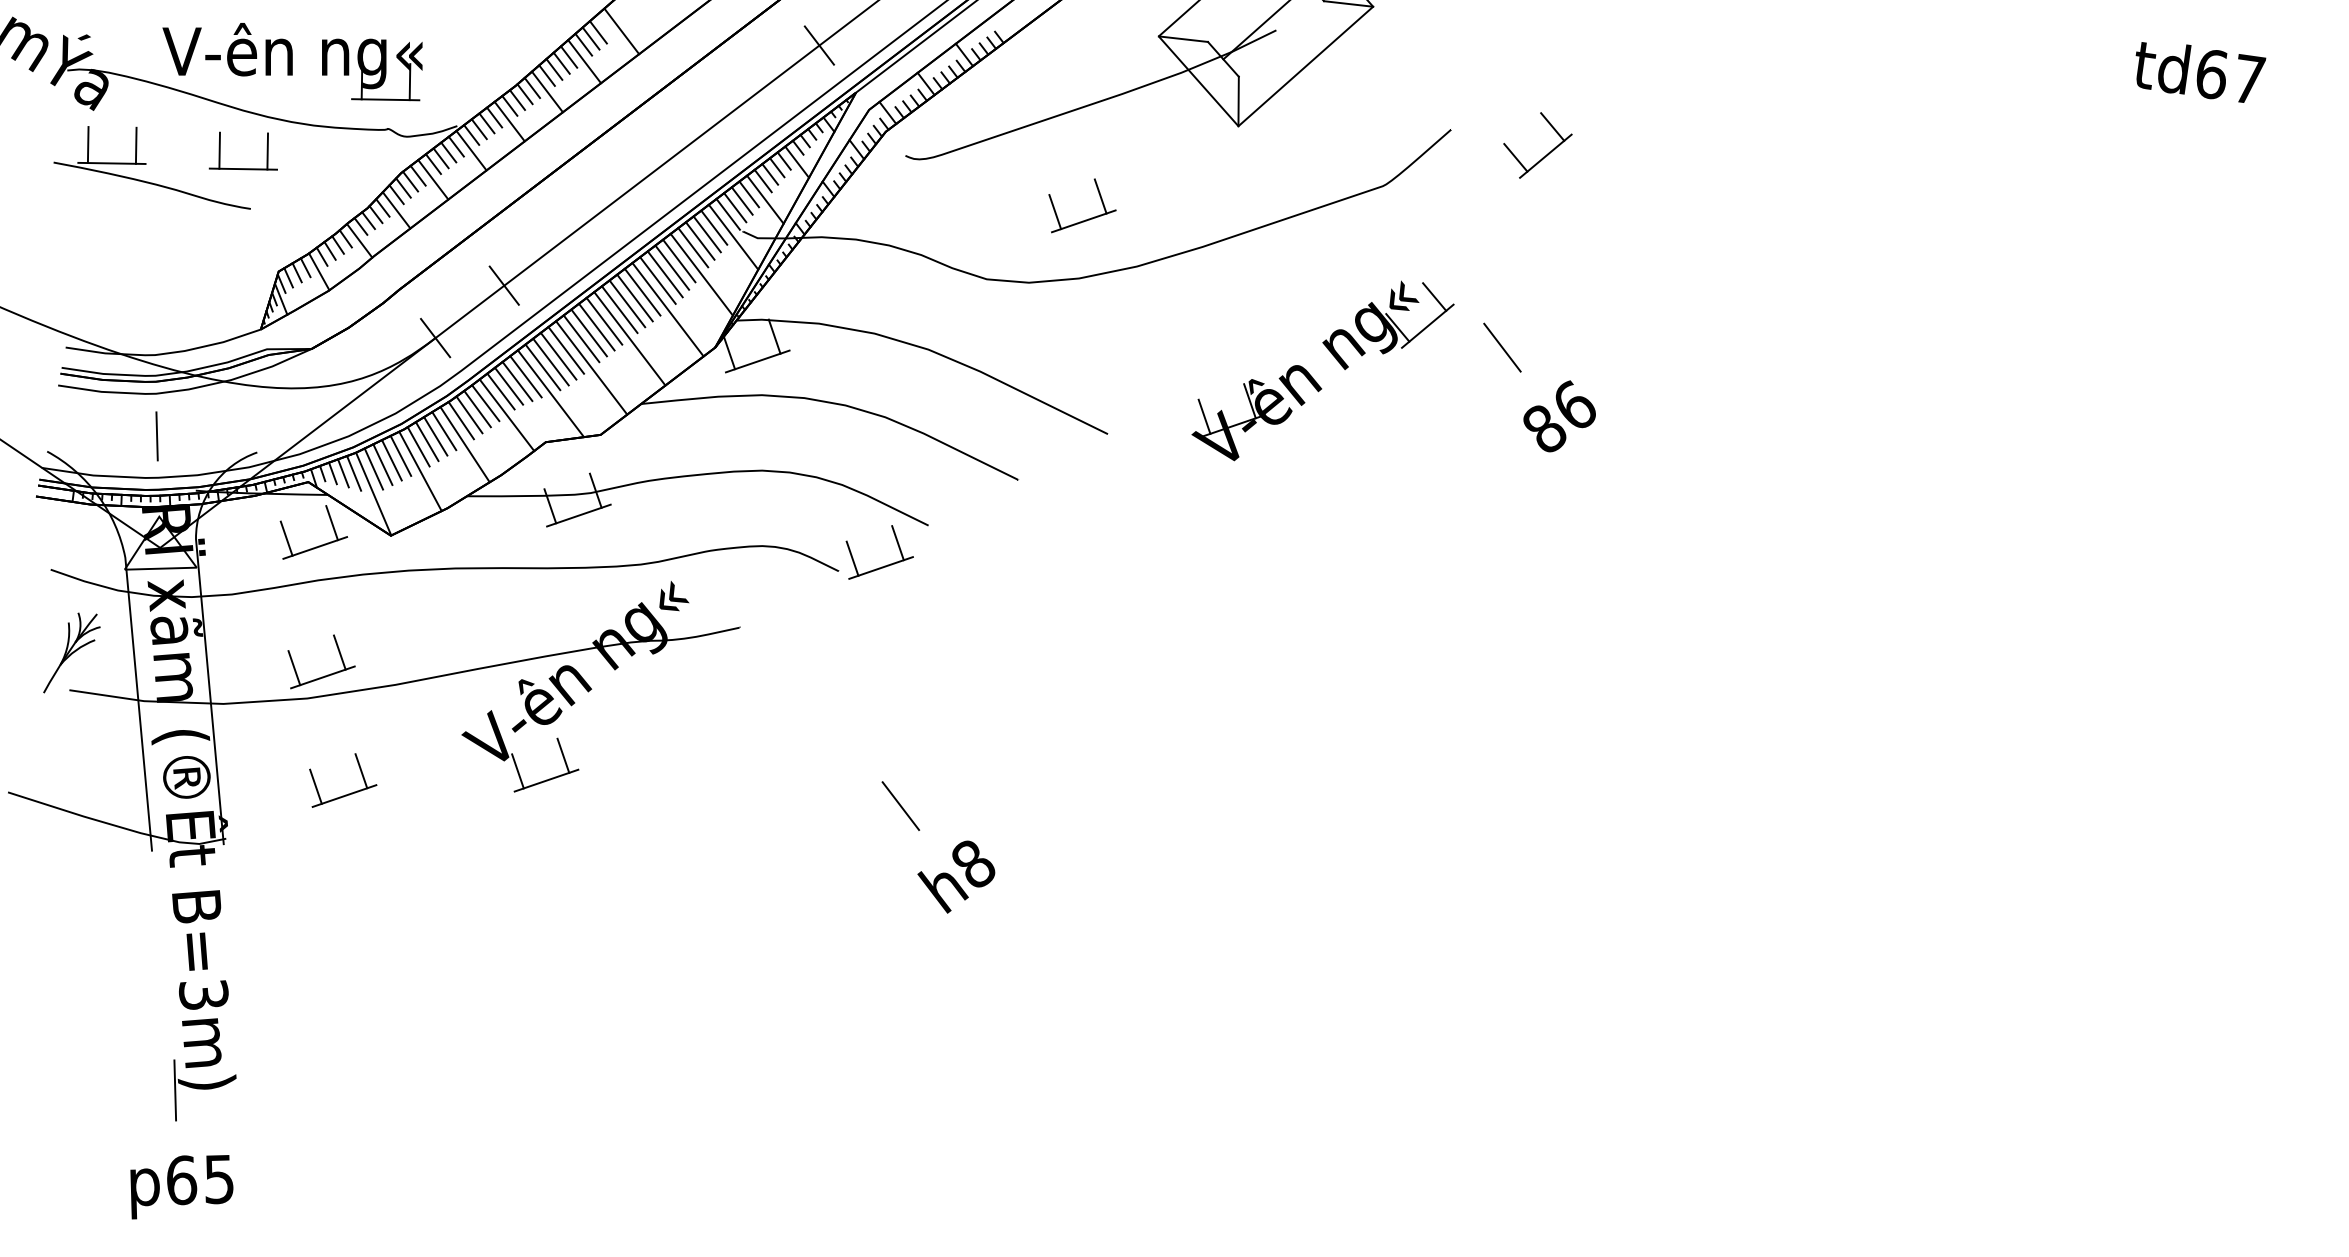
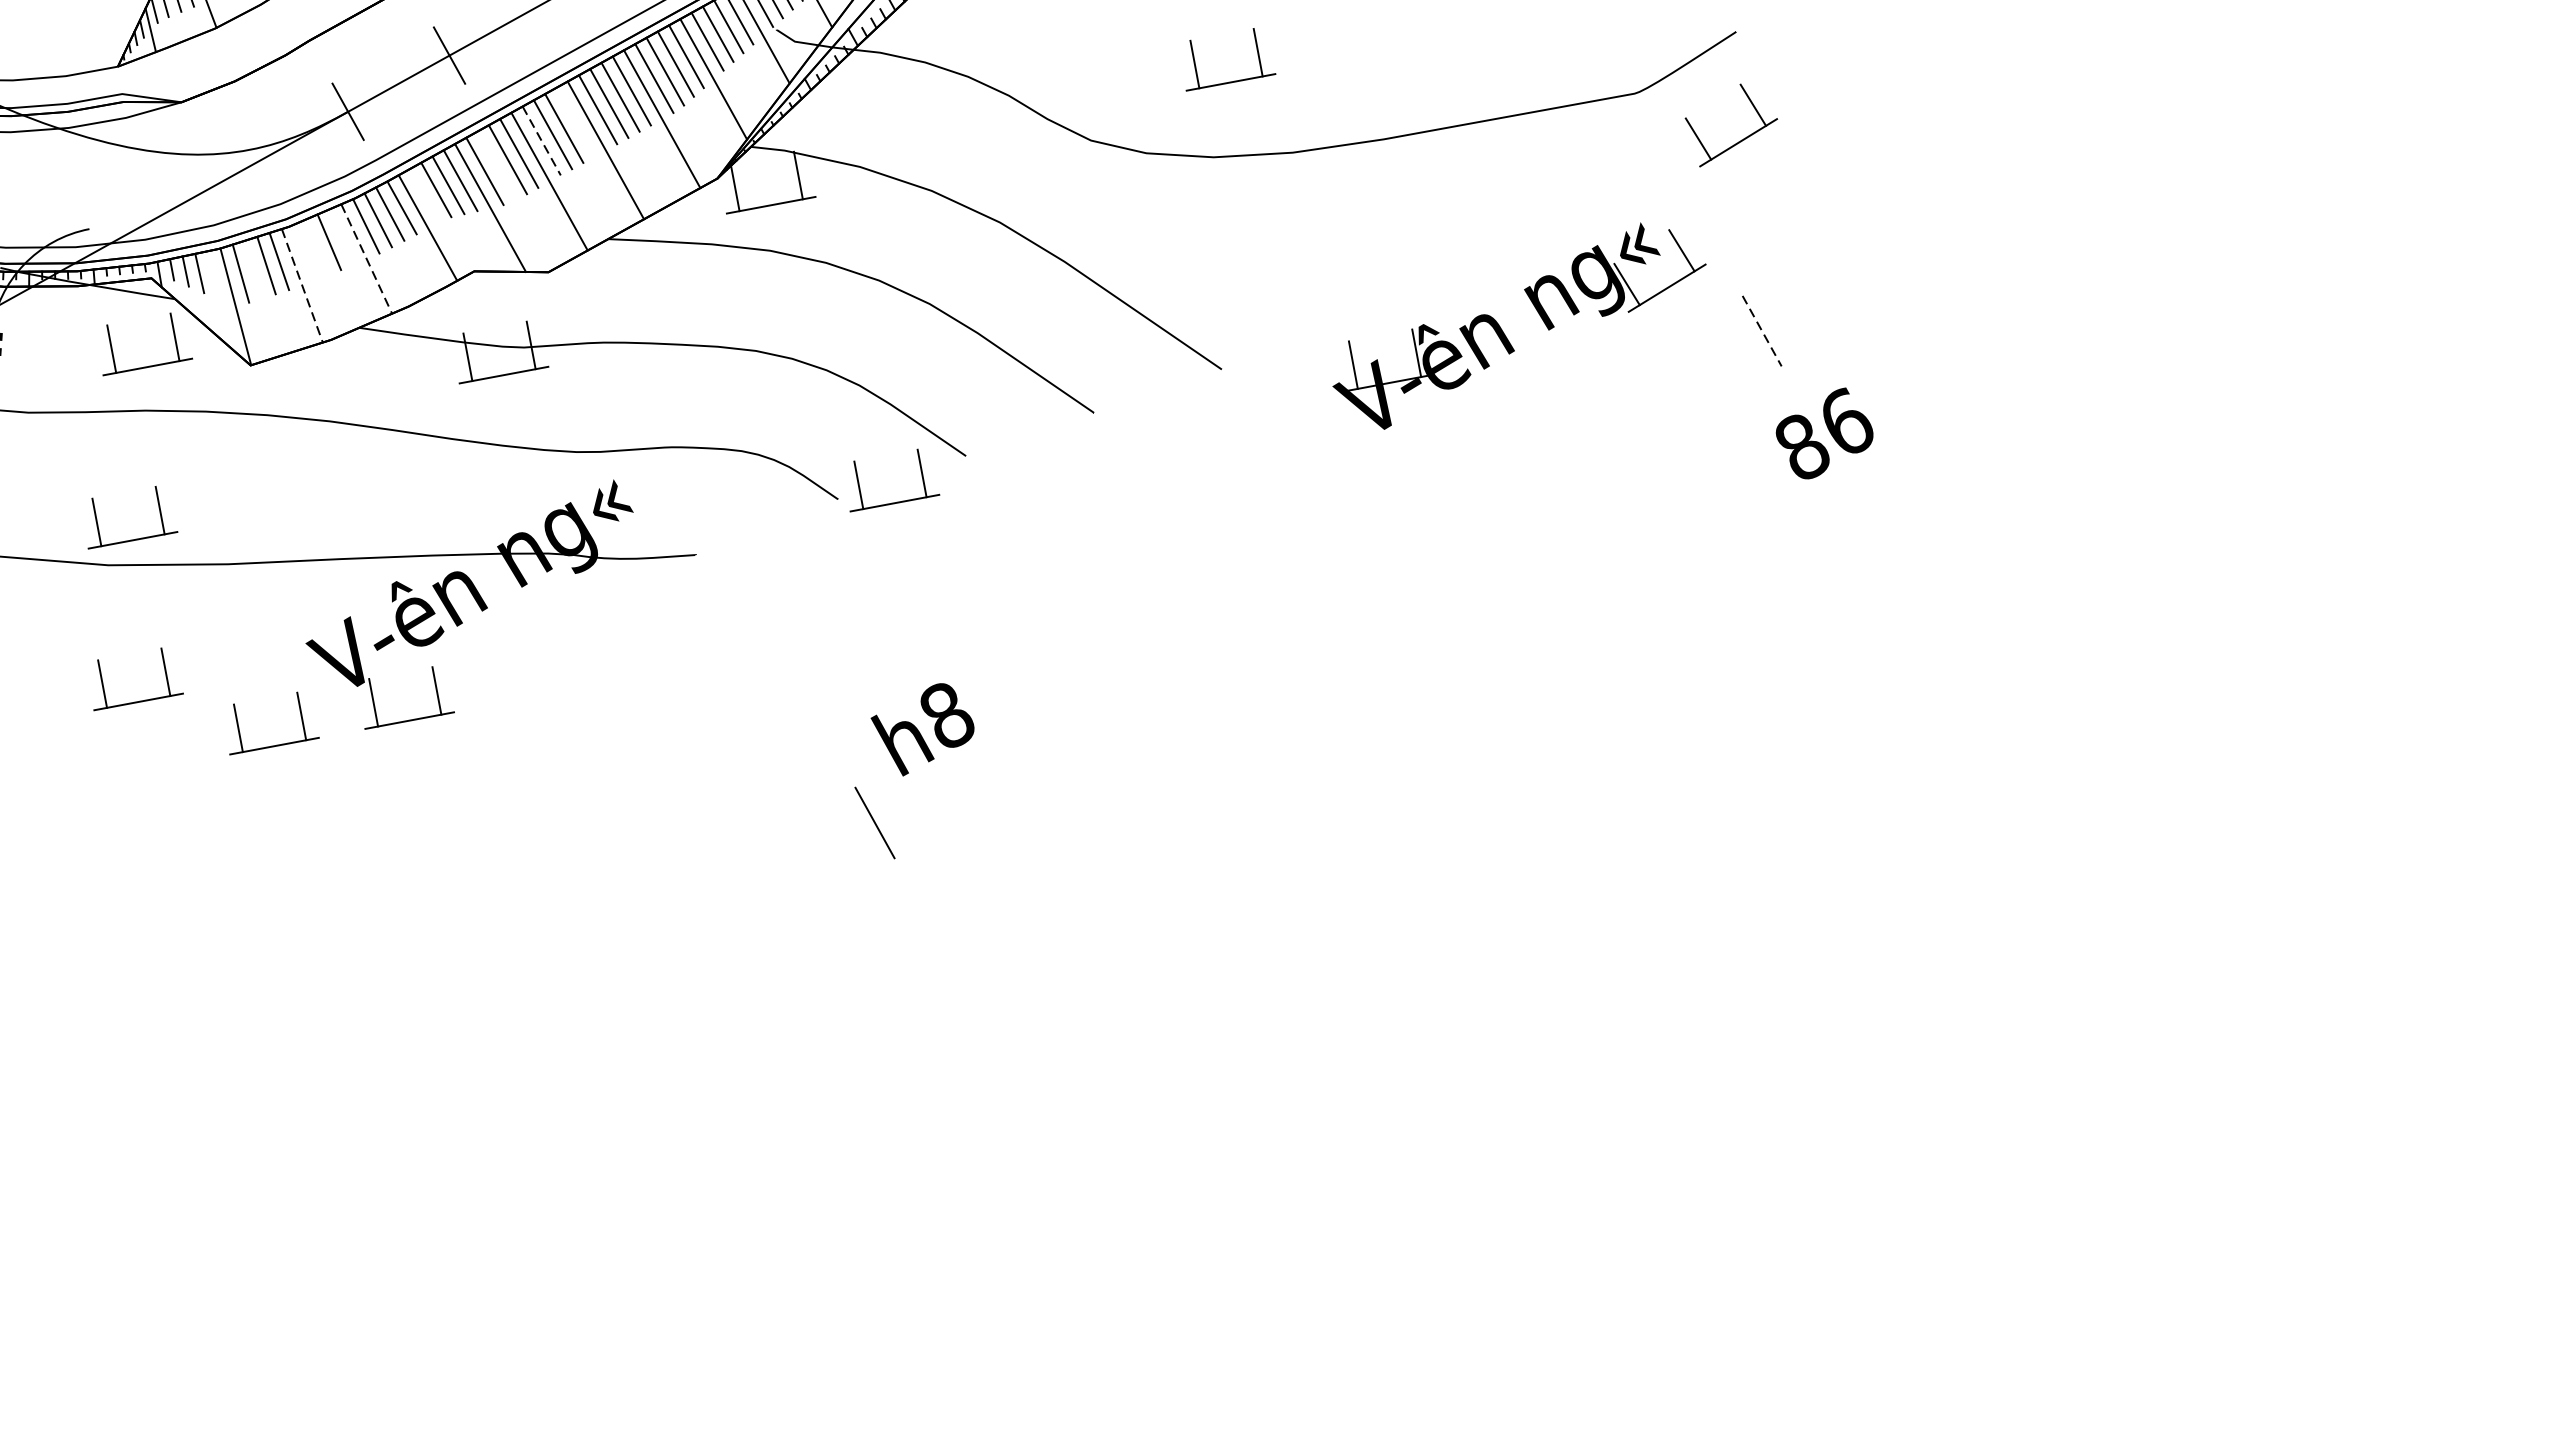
part: (1543, 156) -> (1735, 142), moved
line: (604, 320) -> (575, 121), removed
line: (581, 339) -> (541, 141), solid -> dashed
line: (1502, 348) -> (1762, 332), solid -> dashed
line: (550, 361) -> (496, 165), removed
line: (500, 391) -> (423, 195), removed
line: (444, 431) -> (341, 237), removed
line: (426, 441) -> (316, 247), removed
line: (465, 444) -> (367, 258), solid -> dashed
line: (418, 446) -> (304, 252), removed
line: (382, 464) -> (253, 269), removed
line: (420, 471) -> (302, 285), solid -> dashed
line: (354, 473) -> (214, 275), removed
part: (453, 811) -> (280, 743), added
text: (956, 876) -> (922, 728), moved

